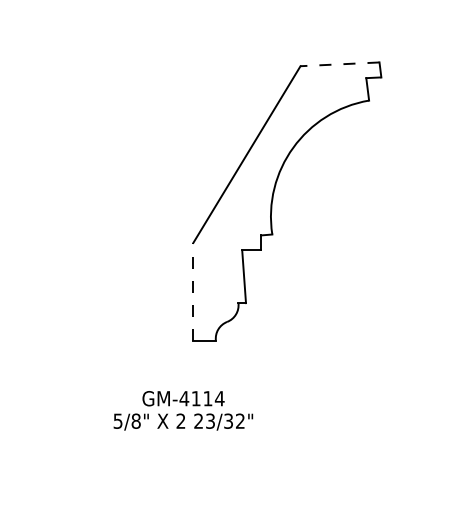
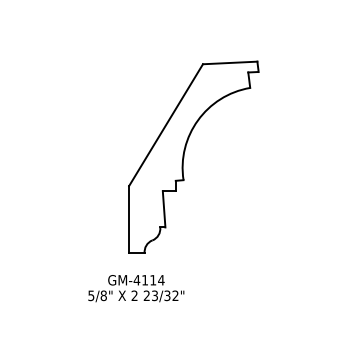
line: (339, 63) -> (229, 62), dashed -> solid
line: (193, 291) -> (129, 219), dashed -> solid
text: (183, 410) -> (136, 288), moved

